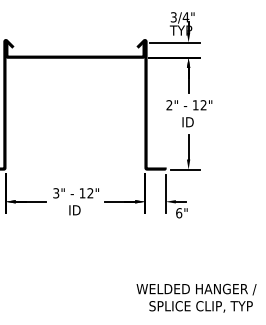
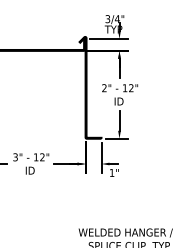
text: (179, 213) -> (112, 173), 6" -> 1"

